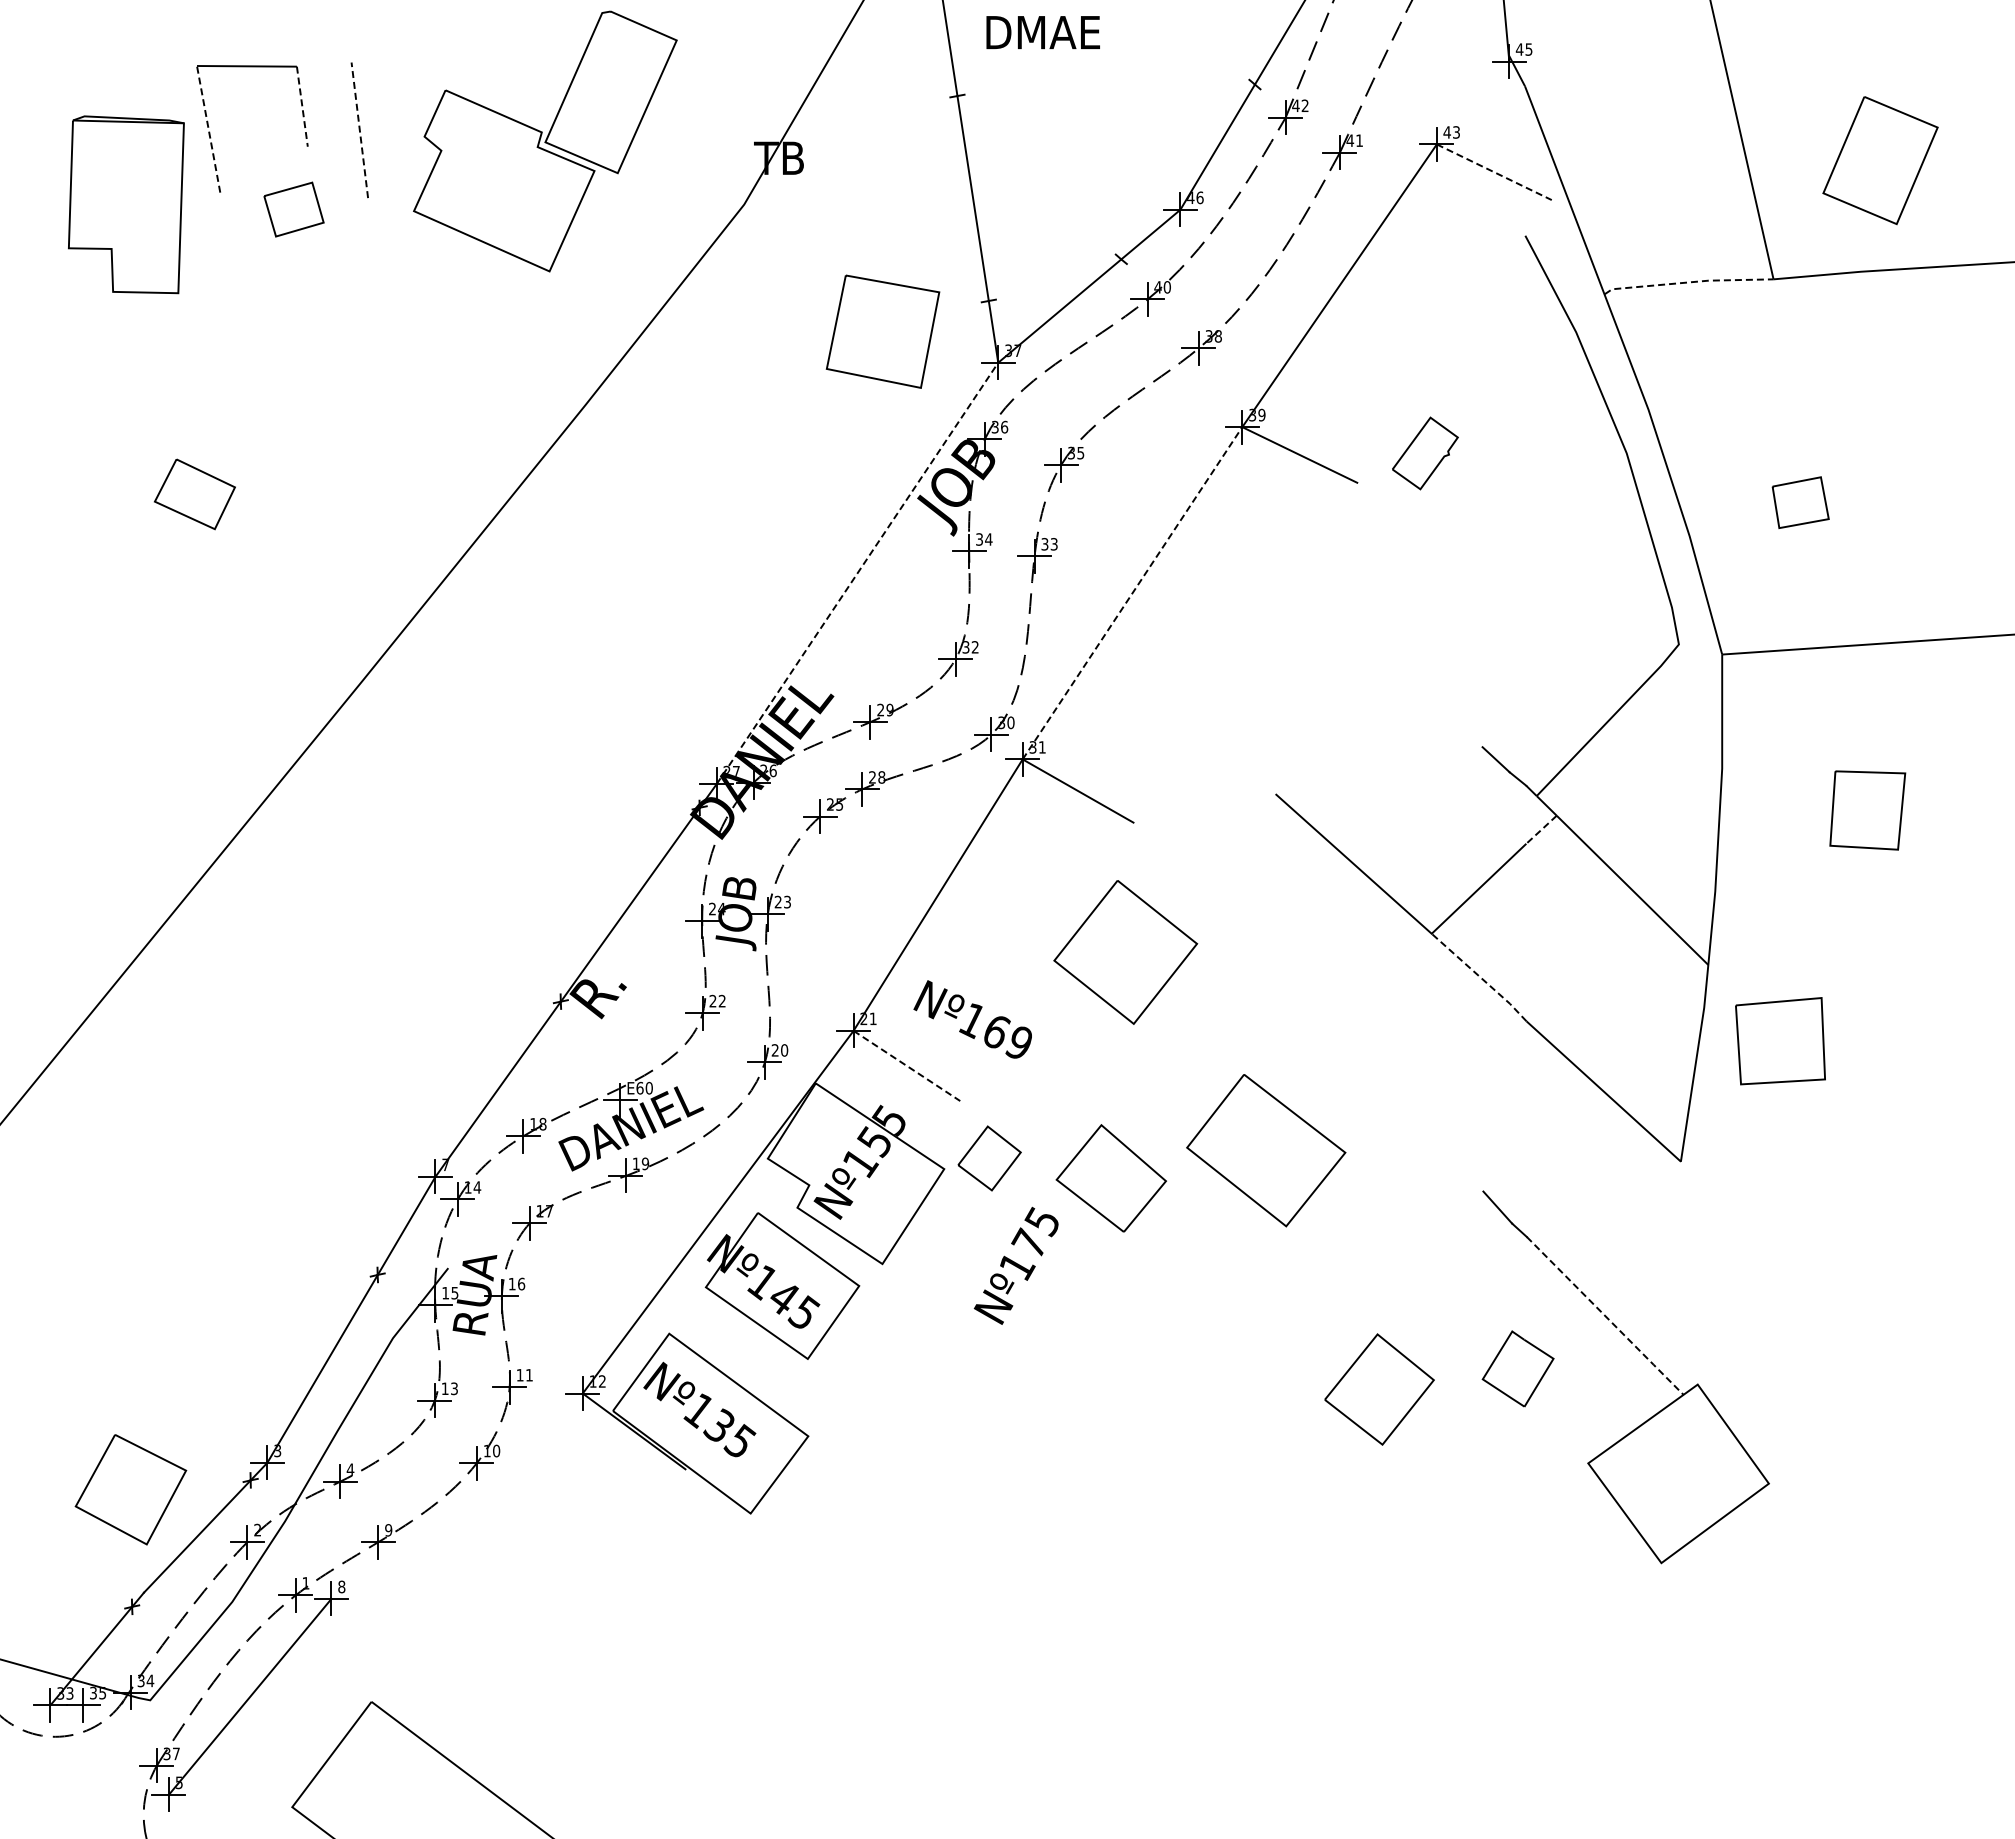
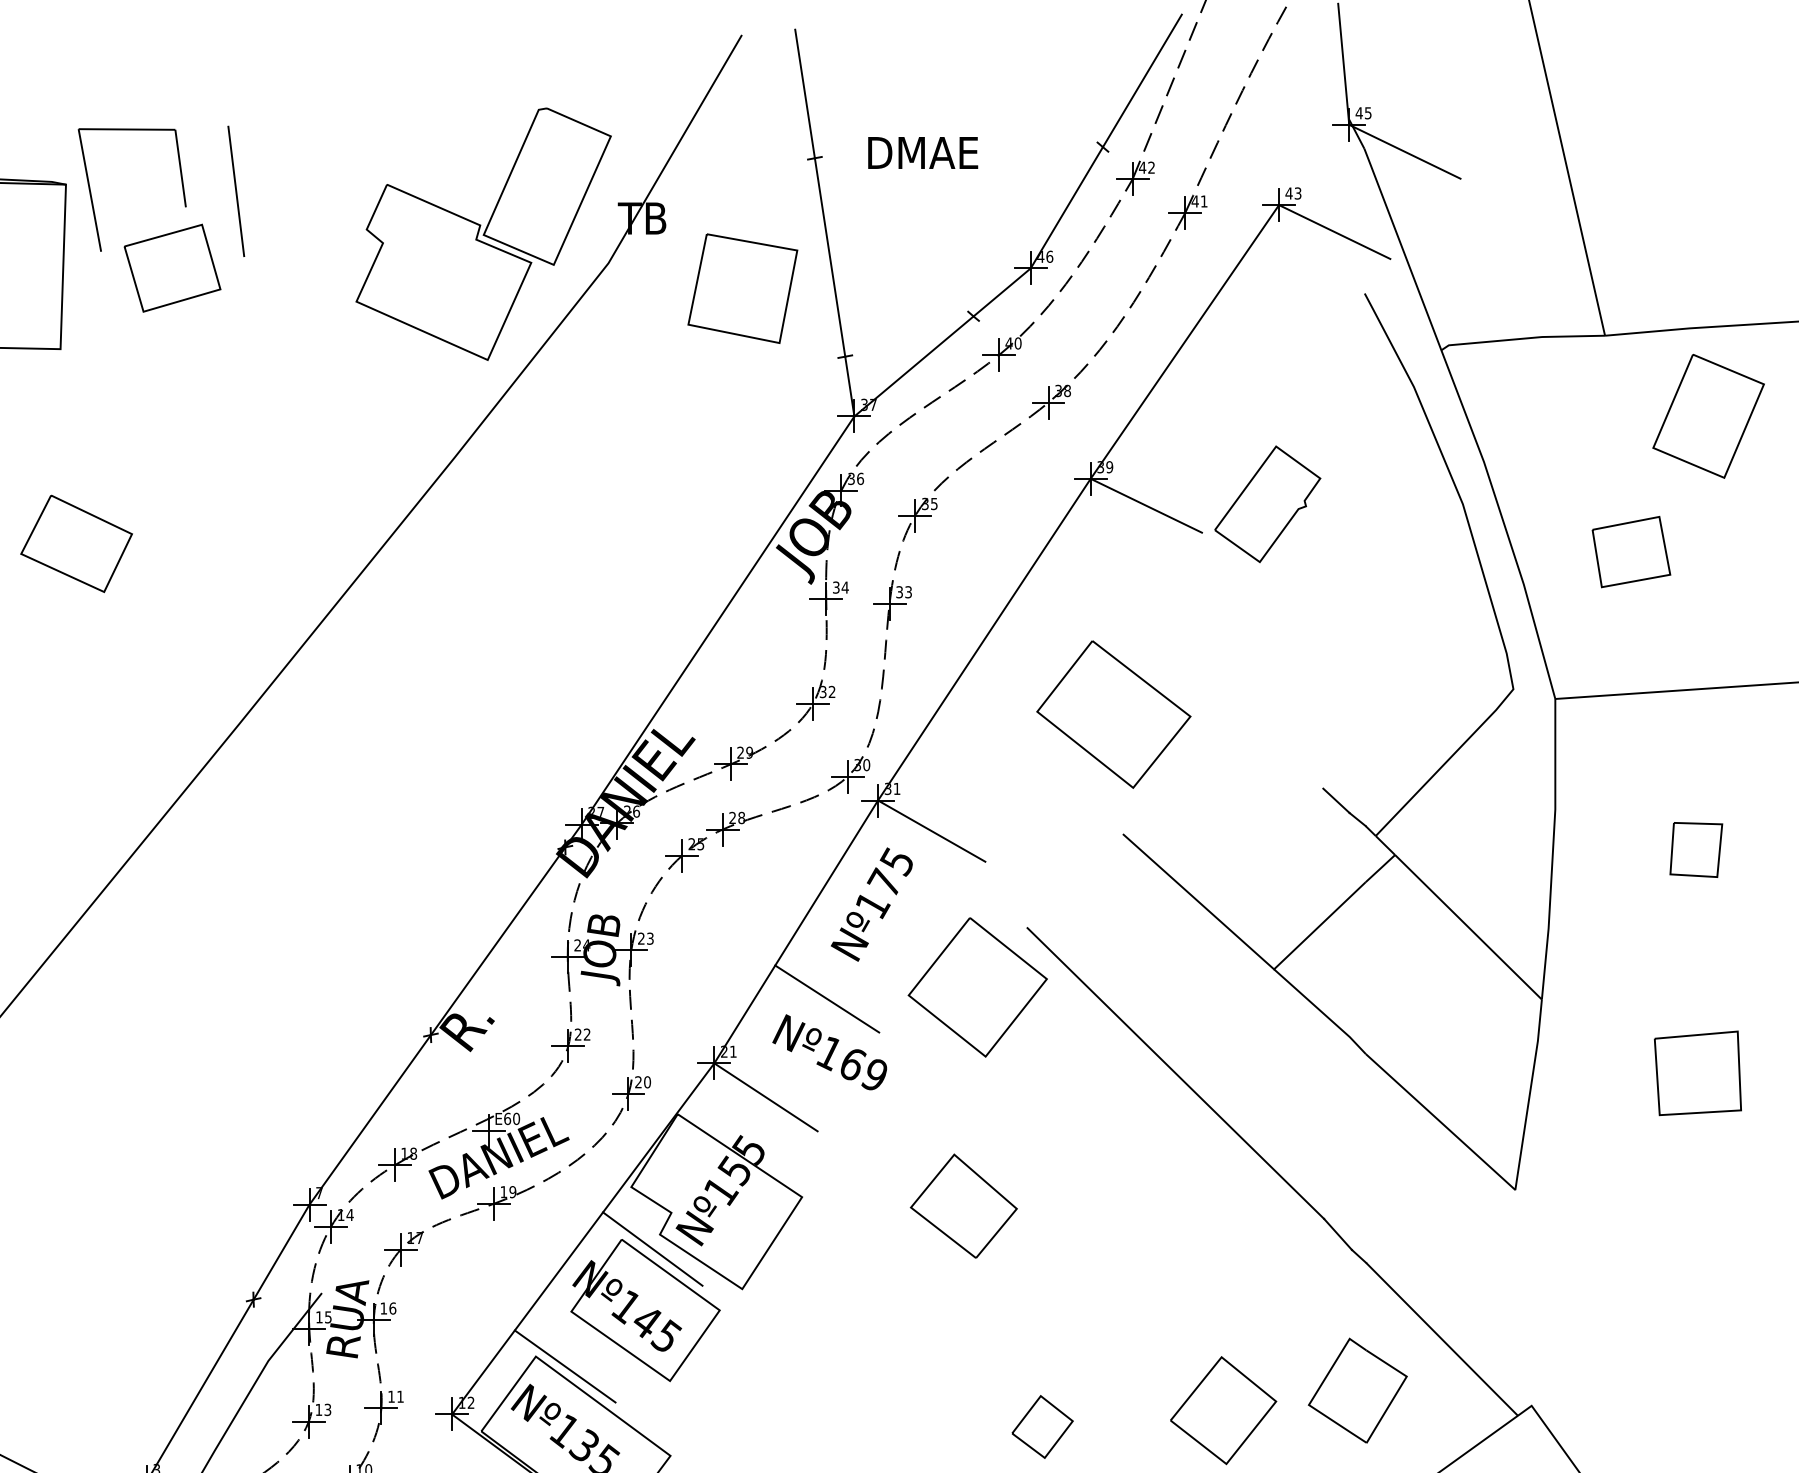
text: (1042, 32) -> (922, 152), moved
line: (1566, 89) -> (1404, 151), added
line: (302, 107) -> (180, 169), dashed -> solid
line: (208, 128) -> (89, 189), dashed -> solid
line: (359, 129) -> (235, 190), dashed -> solid
part: (545, 141) -> (483, 234), moved
part: (1880, 160) -> (1708, 416), moved
line: (1494, 172) -> (1334, 232), dashed -> solid
part: (293, 209) -> (172, 268), size x1.67
line: (1688, 282) -> (1522, 338), dashed -> solid
part: (882, 331) -> (742, 288), moved
part: (1425, 453) -> (1268, 504), size x1.67
part: (194, 494) -> (76, 544), size x1.43
part: (1800, 502) -> (1631, 551), size x1.43
line: (857, 573) -> (718, 620), dashed -> solid
line: (1132, 592) -> (984, 638), dashed -> solid
part: (1867, 810) -> (1696, 849), size x0.71
line: (1541, 829) -> (1380, 868), dashed -> solid
line: (969, 964) -> (826, 999), added
line: (1480, 977) -> (1321, 1011), dashed -> solid
line: (1330, 1041) -> (1176, 1073), added
part: (1780, 1041) -> (1697, 1073), moved
line: (906, 1065) -> (765, 1096), dashed -> solid
part: (1266, 1150) -> (1114, 714), moved
part: (989, 1158) -> (1042, 1427), moved
line: (789, 1222) -> (652, 1248), added
text: (1015, 1265) -> (871, 904), moved
line: (1606, 1316) -> (1443, 1339), dashed -> solid
line: (699, 1343) -> (565, 1366), added
part: (1517, 1368) -> (1357, 1390), size x1.43

